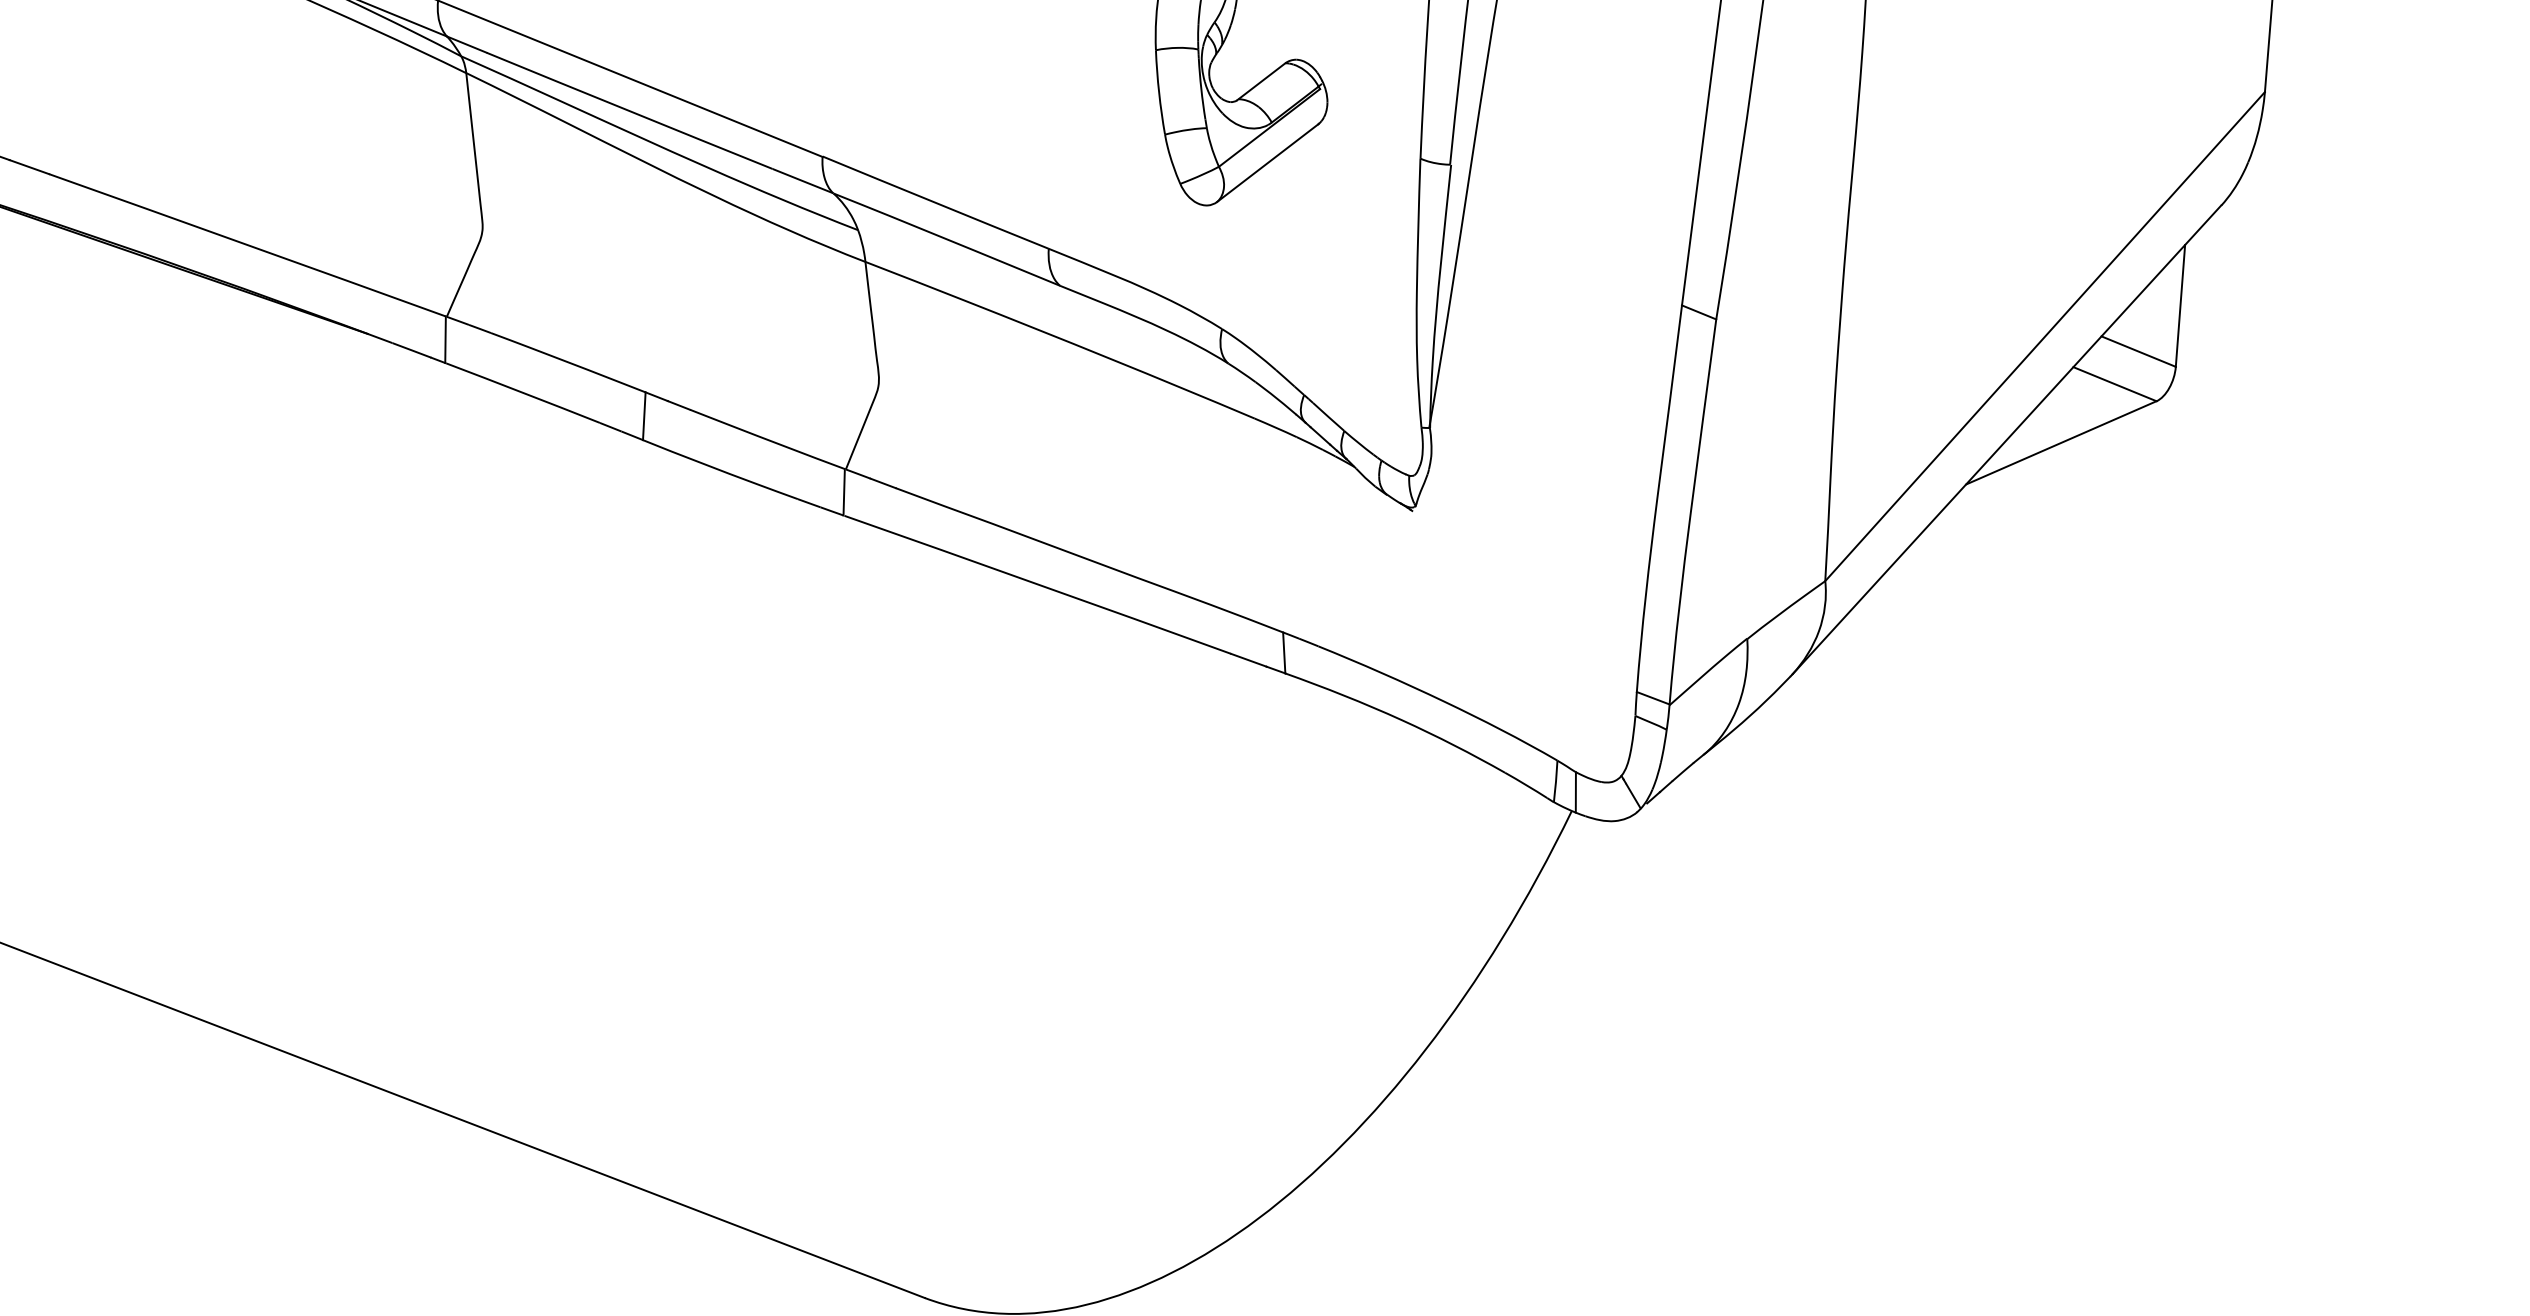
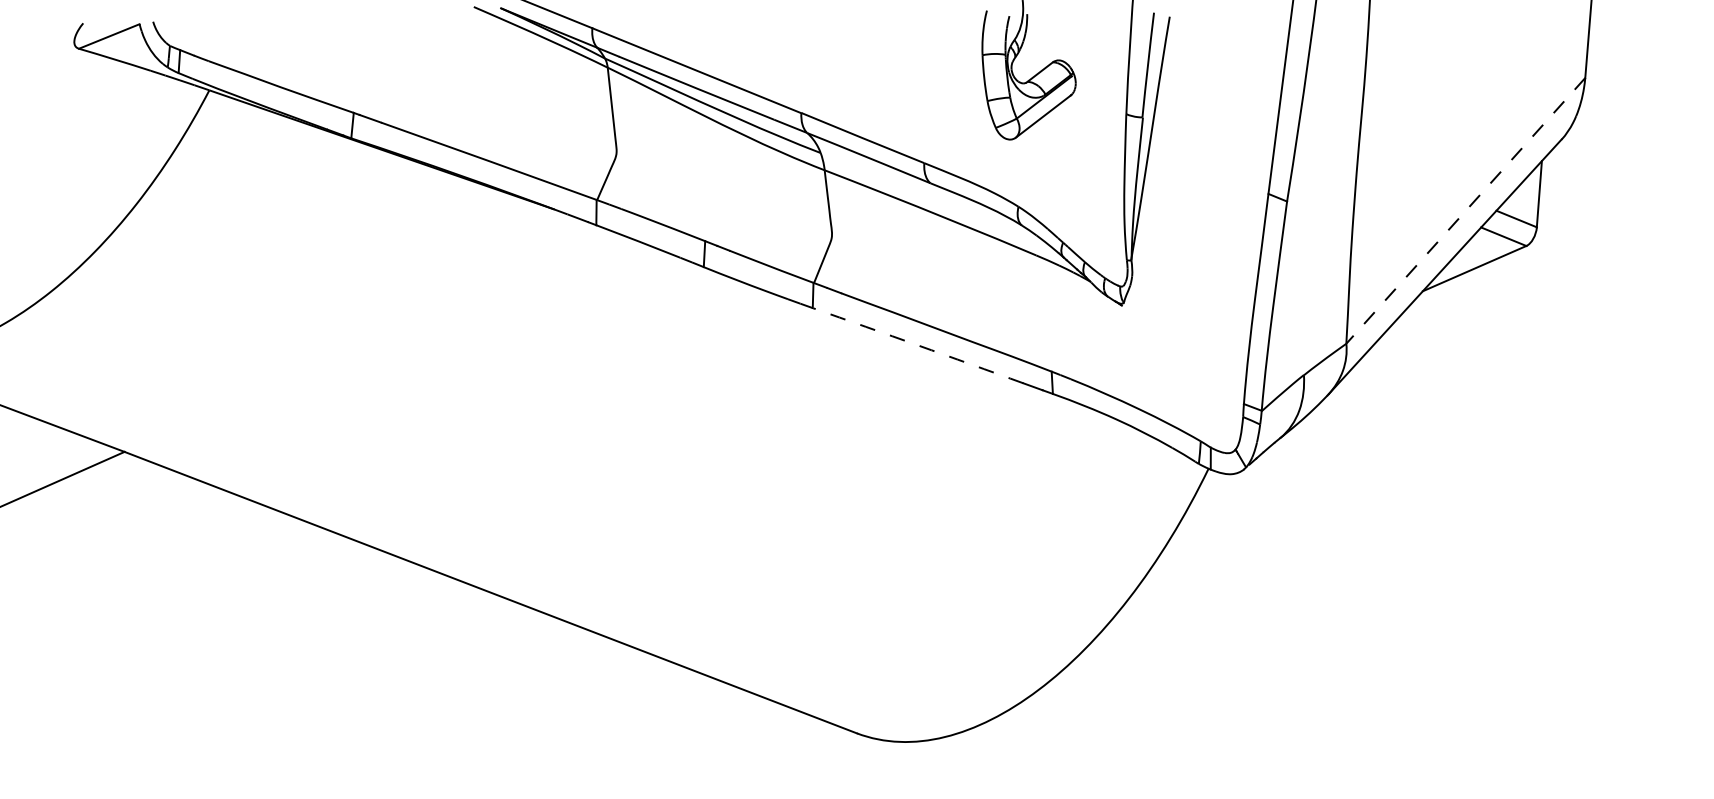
line: (2044, 335) -> (1465, 210), solid -> dashed
arc: (1038, 584) -> (918, 345), solid -> dashed

